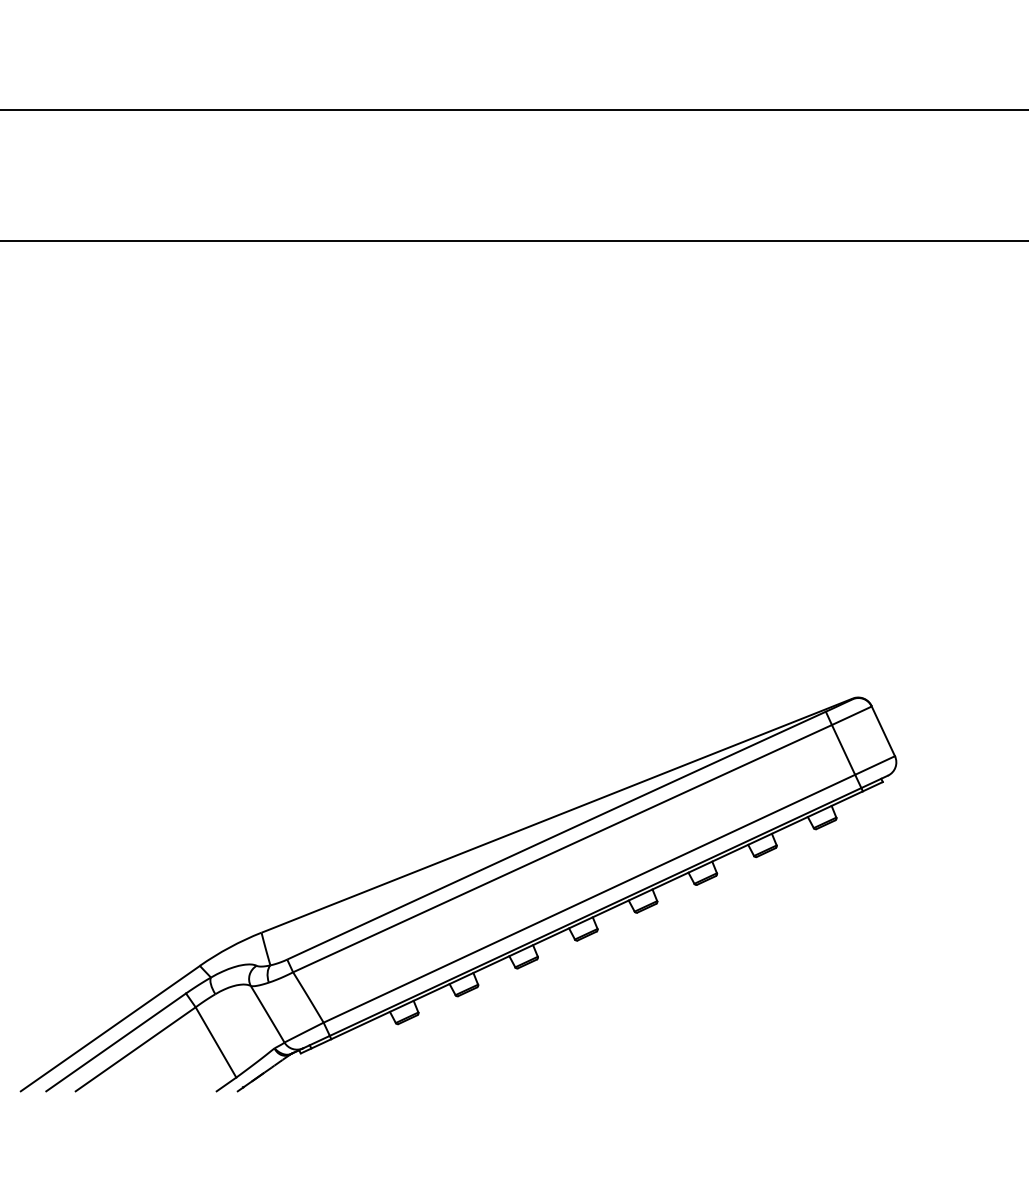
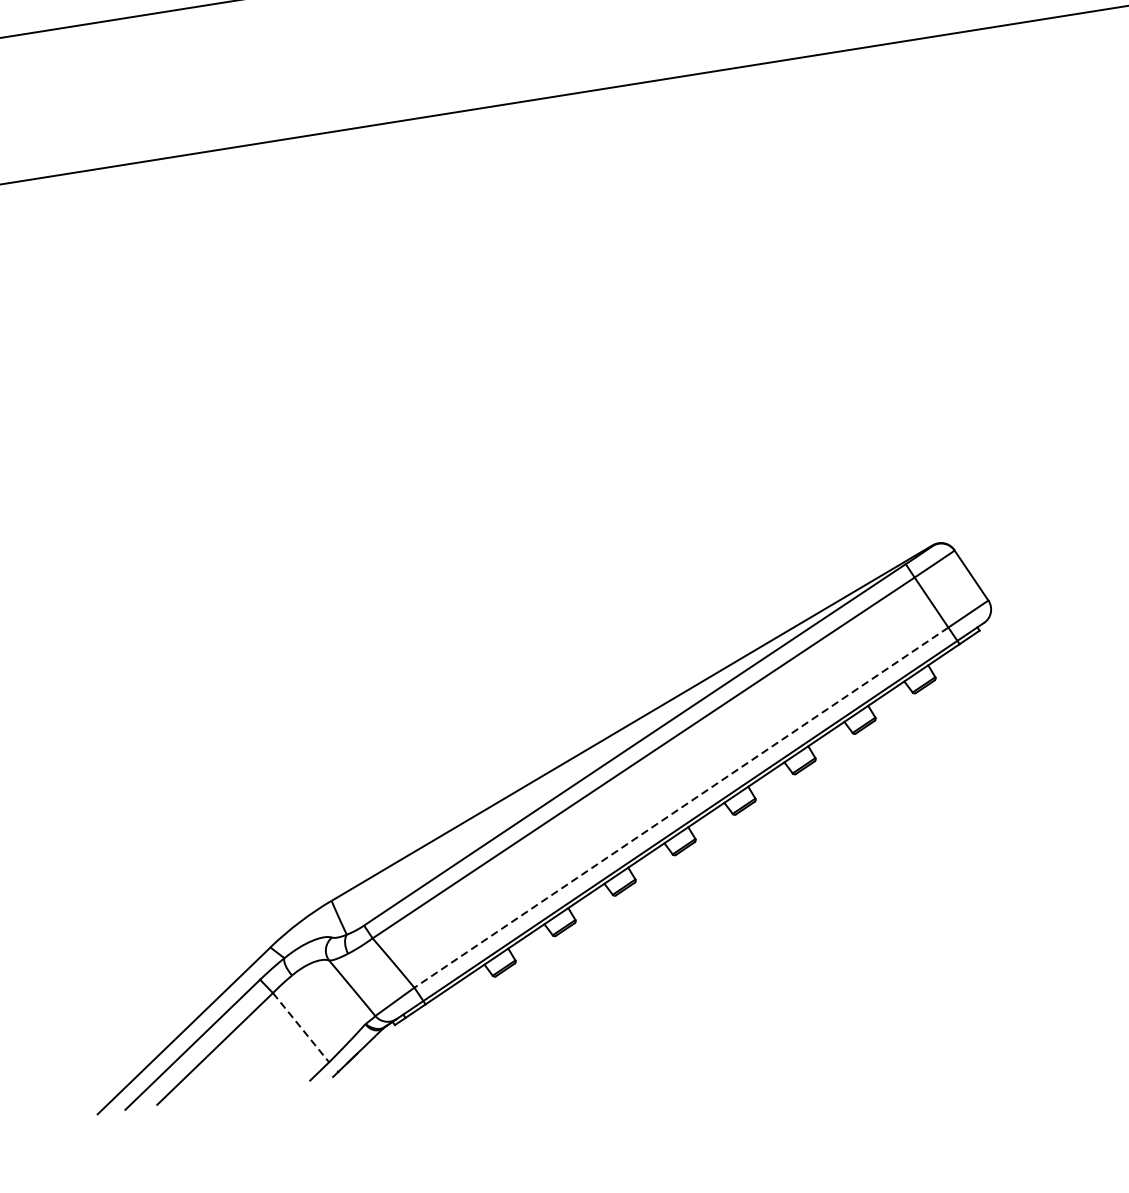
line: (588, 898) -> (680, 807), solid -> dashed
line: (216, 1042) -> (301, 1027), solid -> dashed

